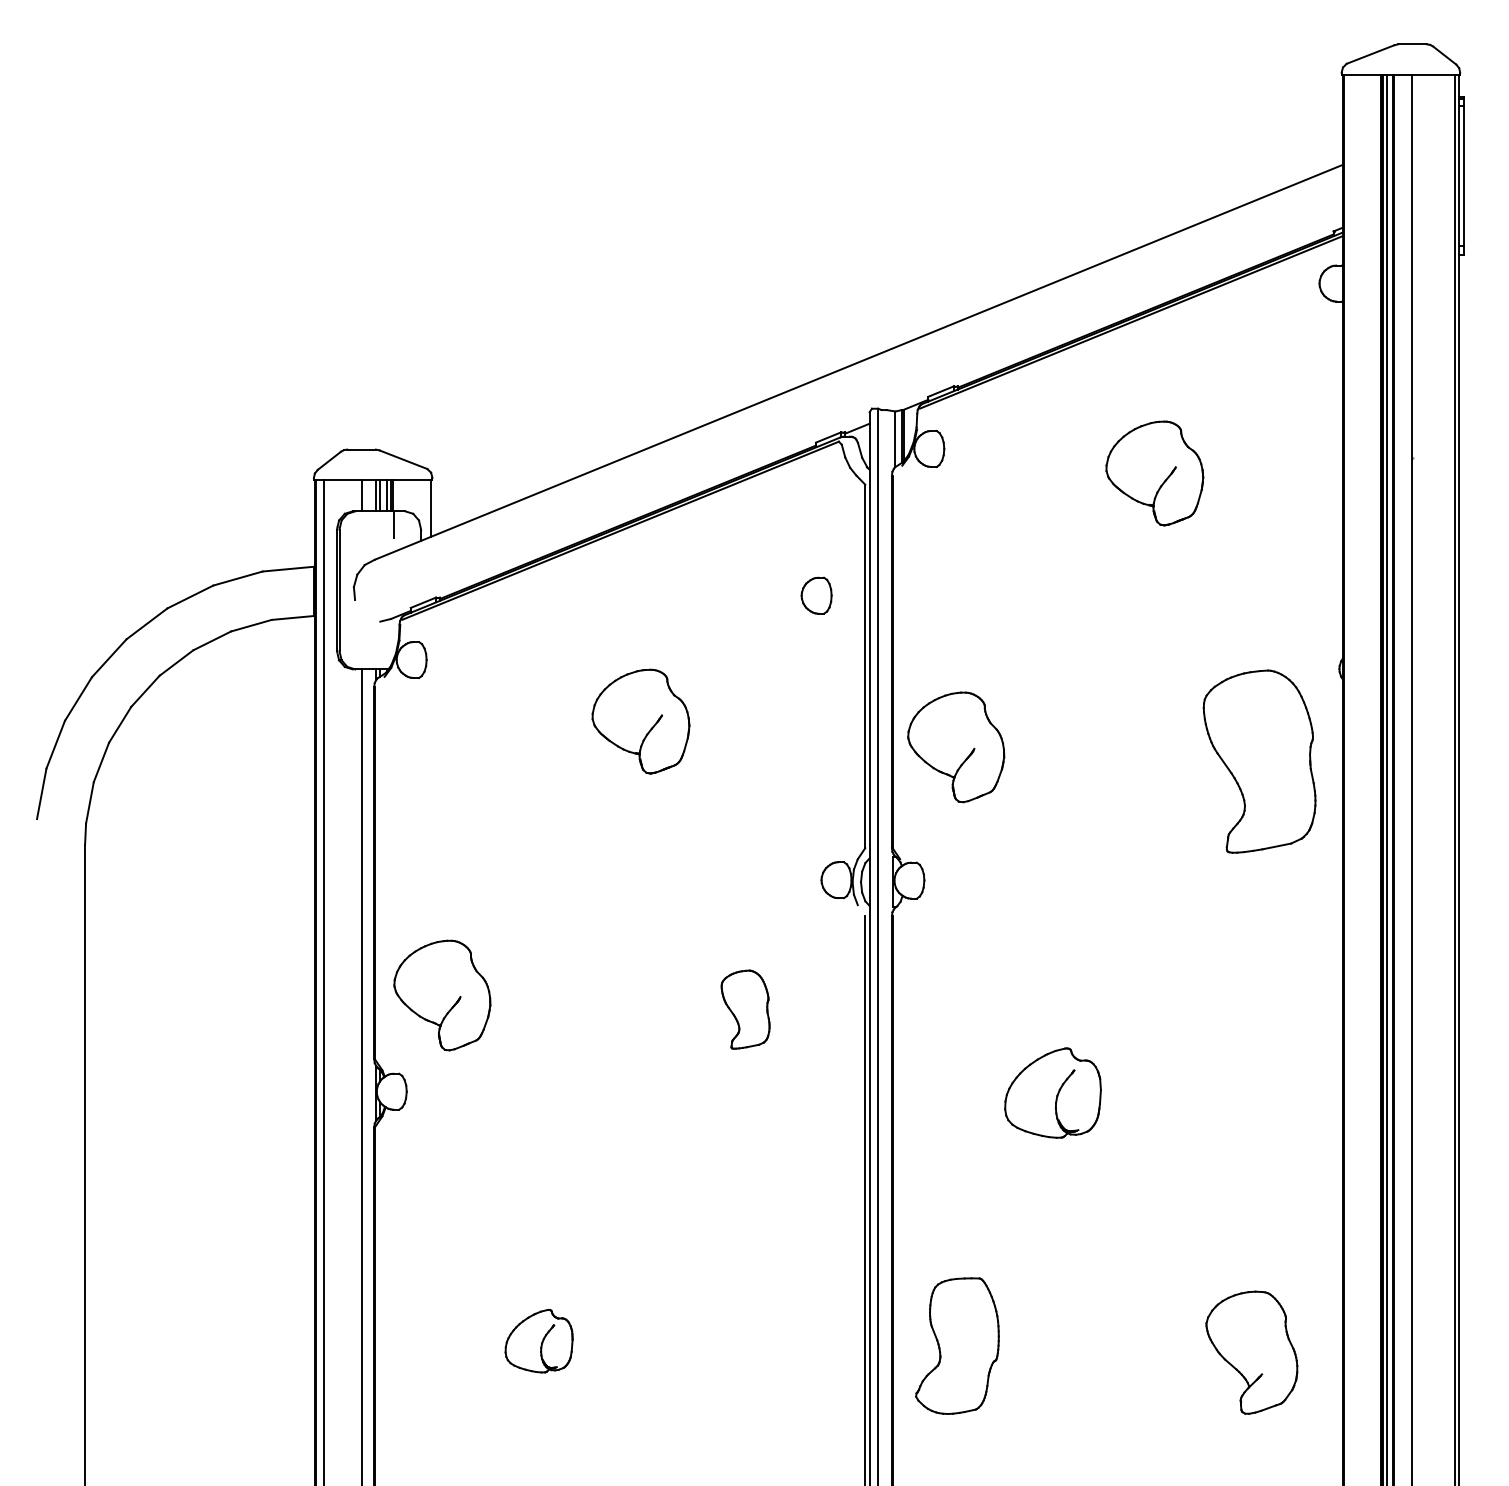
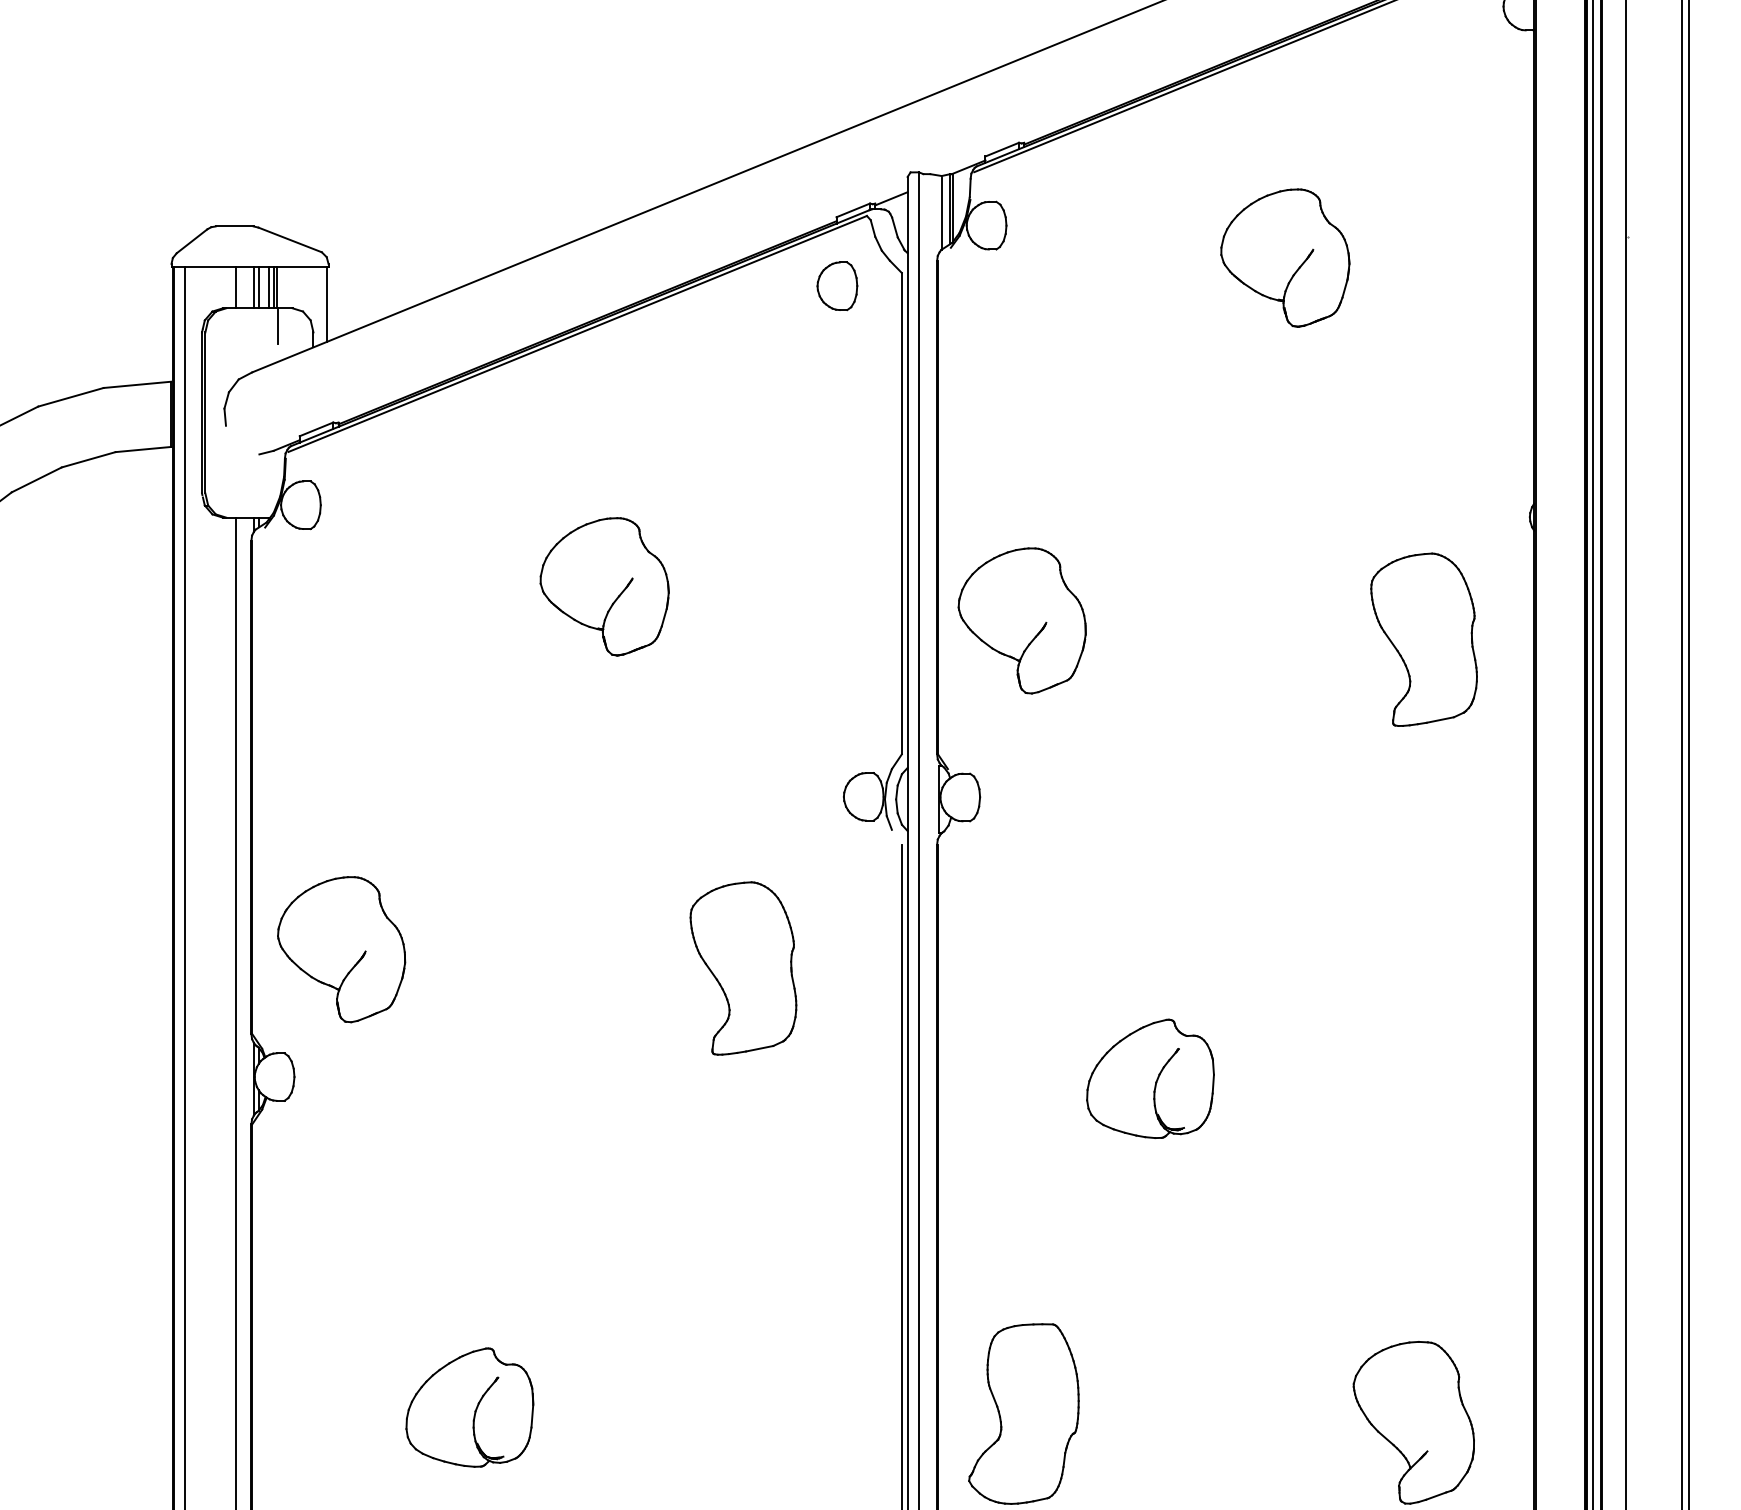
part: (816, 595) -> (837, 285), moved
part: (1259, 761) -> (1423, 639), size x0.71
part: (745, 1009) -> (743, 968), size x1.67
part: (538, 1340) -> (468, 1406), size x1.43

